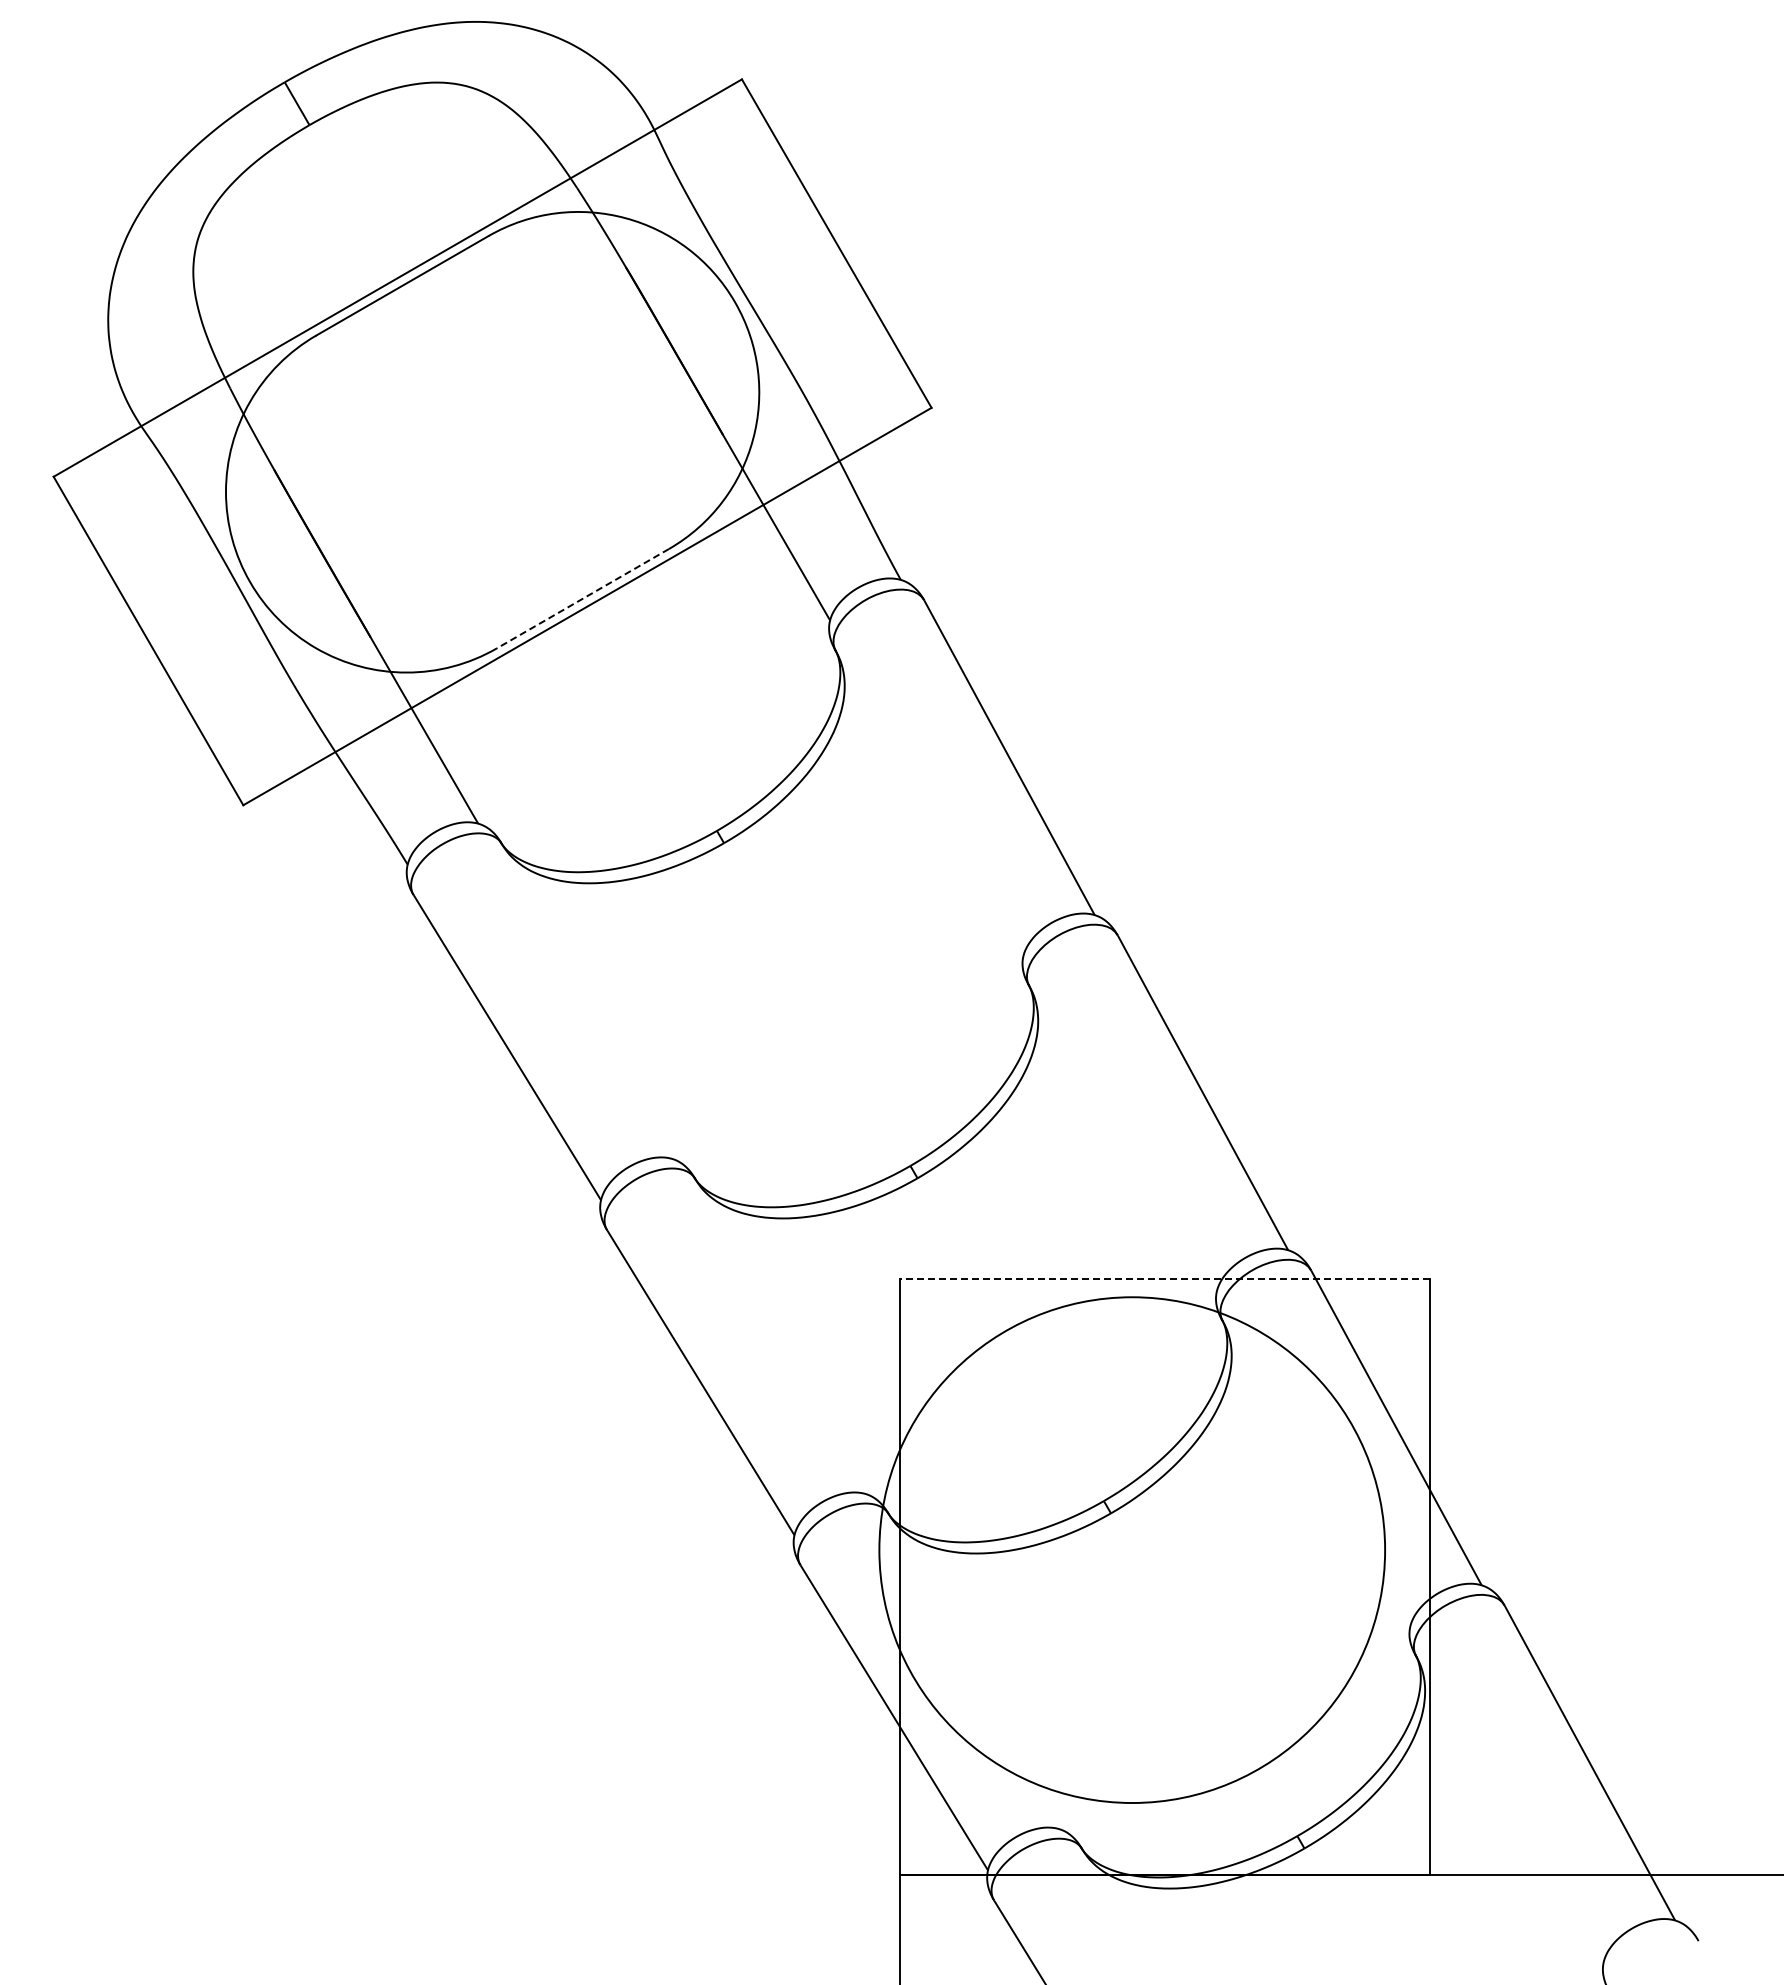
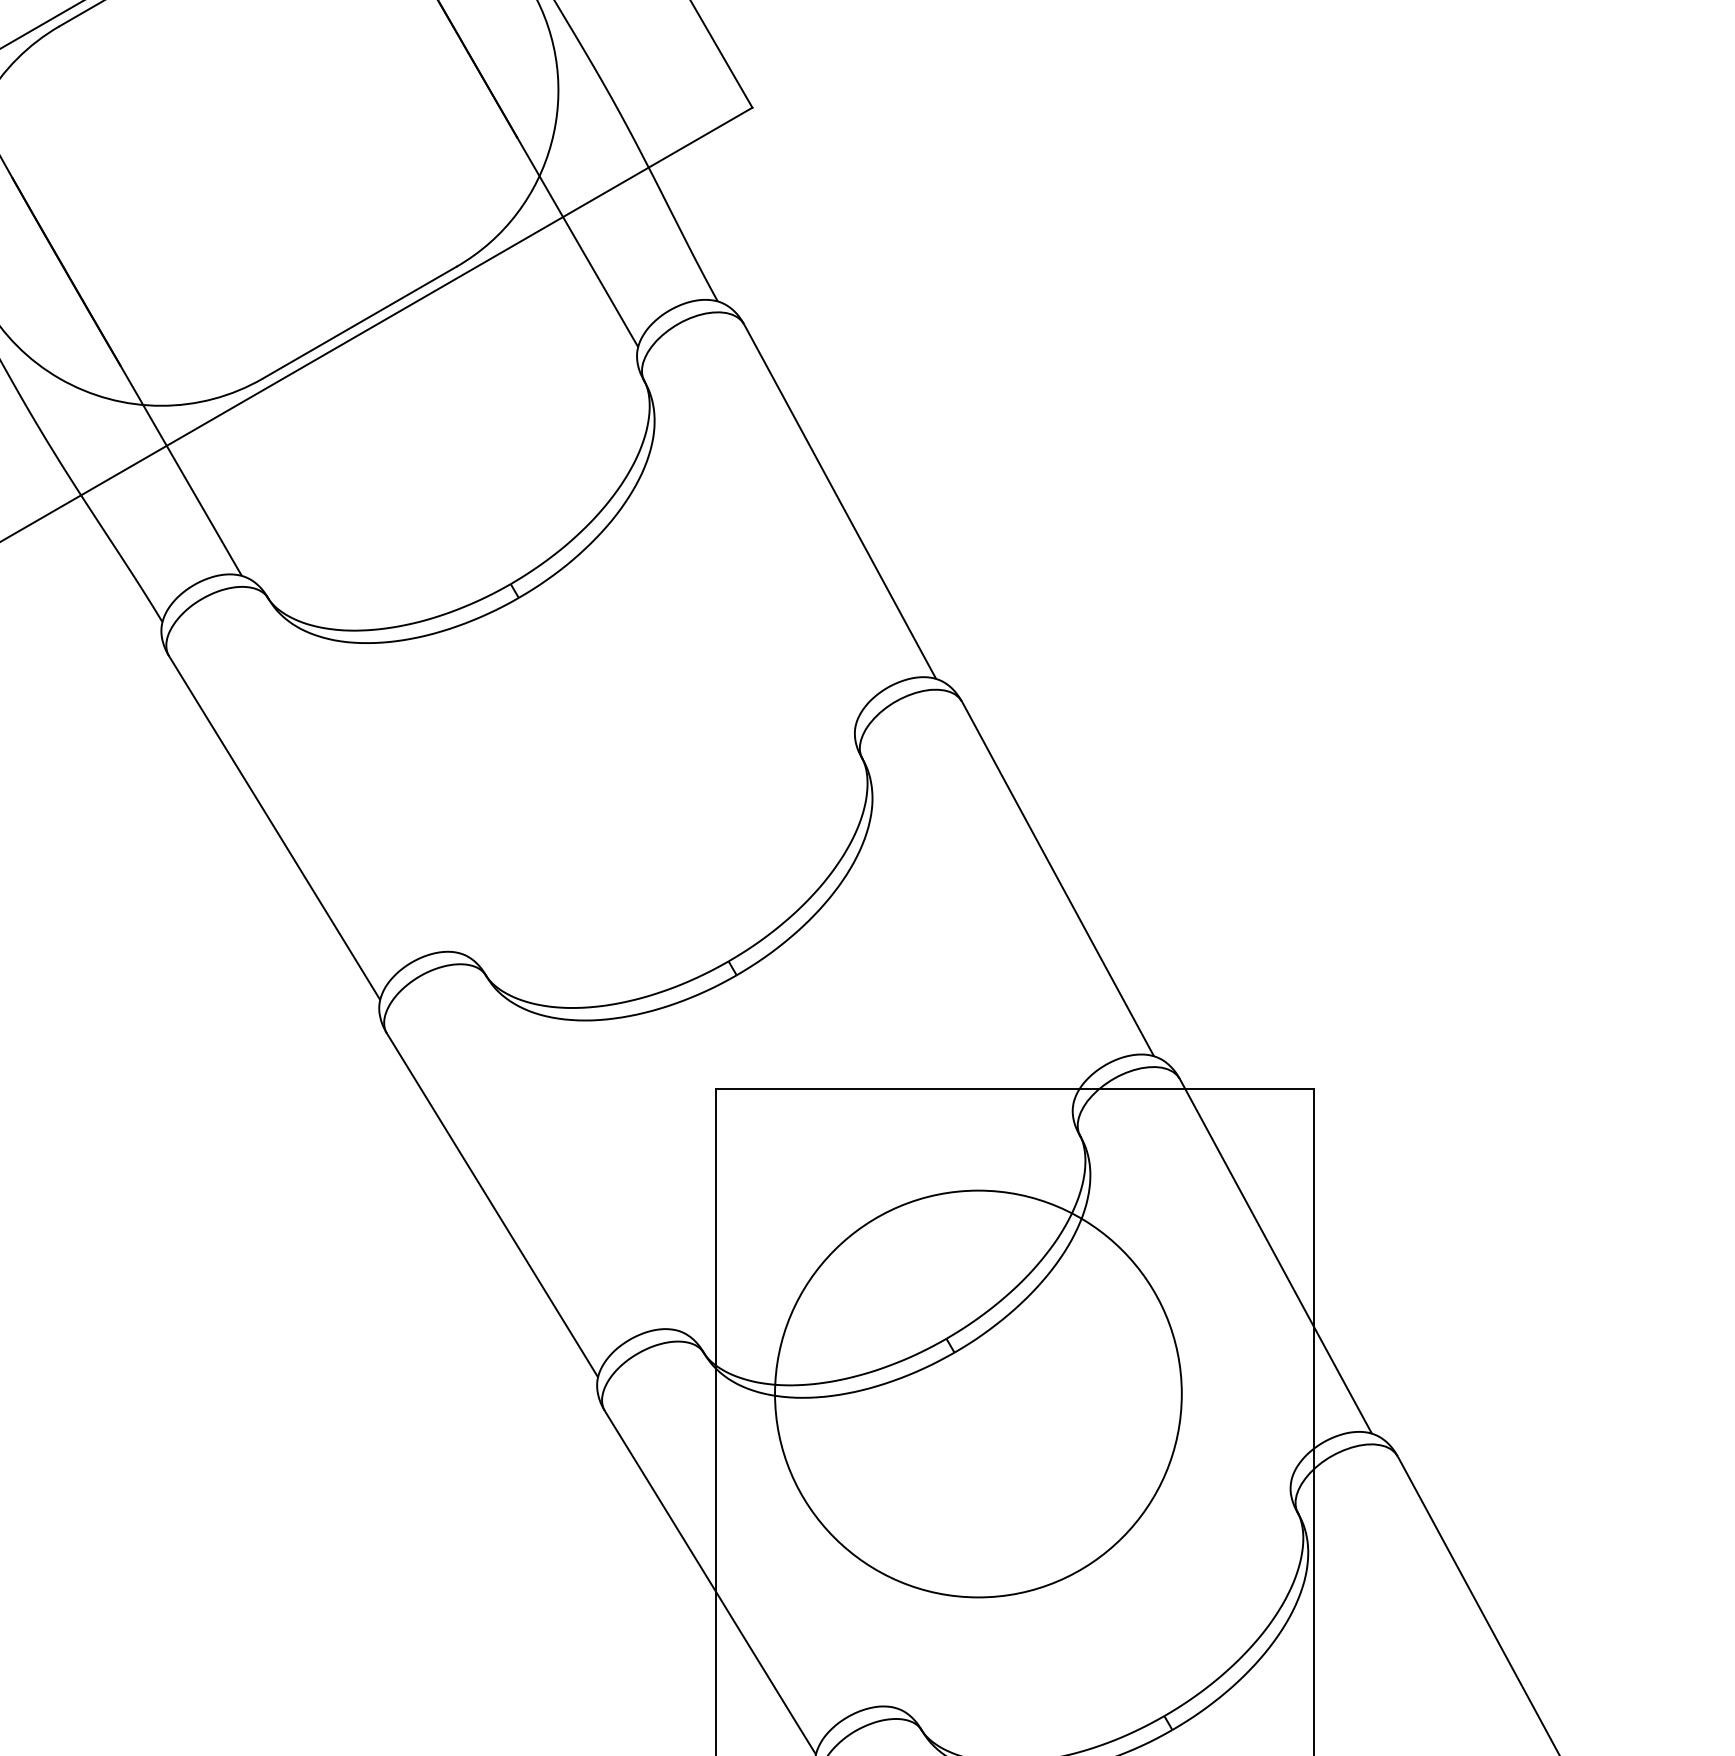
line: (582, 598) -> (359, 322), dashed -> solid
line: (1164, 1279) -> (1014, 1089), dashed -> solid
circle: (1131, 1549) -> (977, 1393), size x0.71

